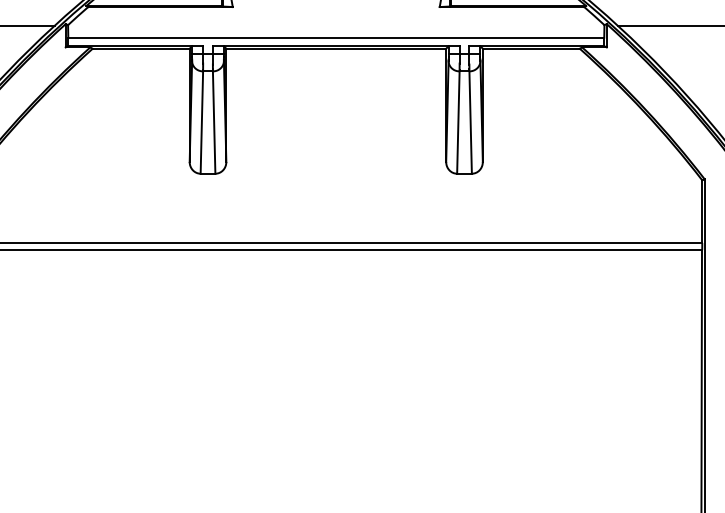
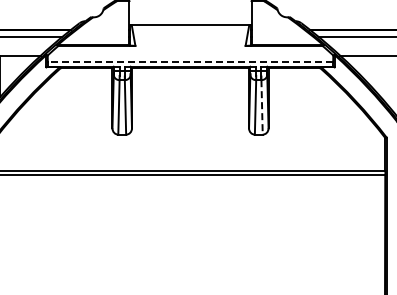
line: (336, 38) -> (190, 62), solid -> dashed
line: (471, 122) -> (262, 107), solid -> dashed

